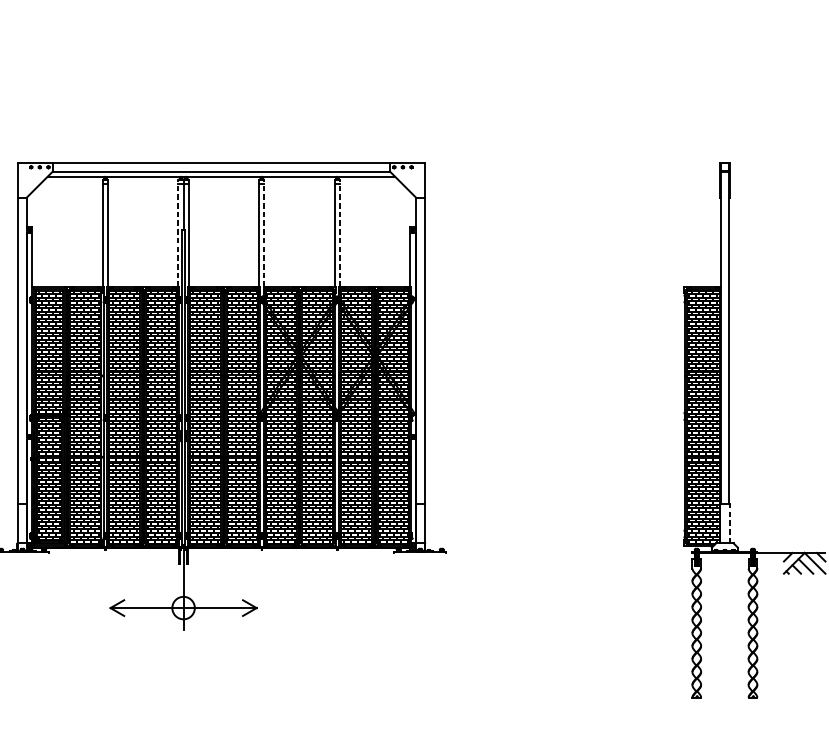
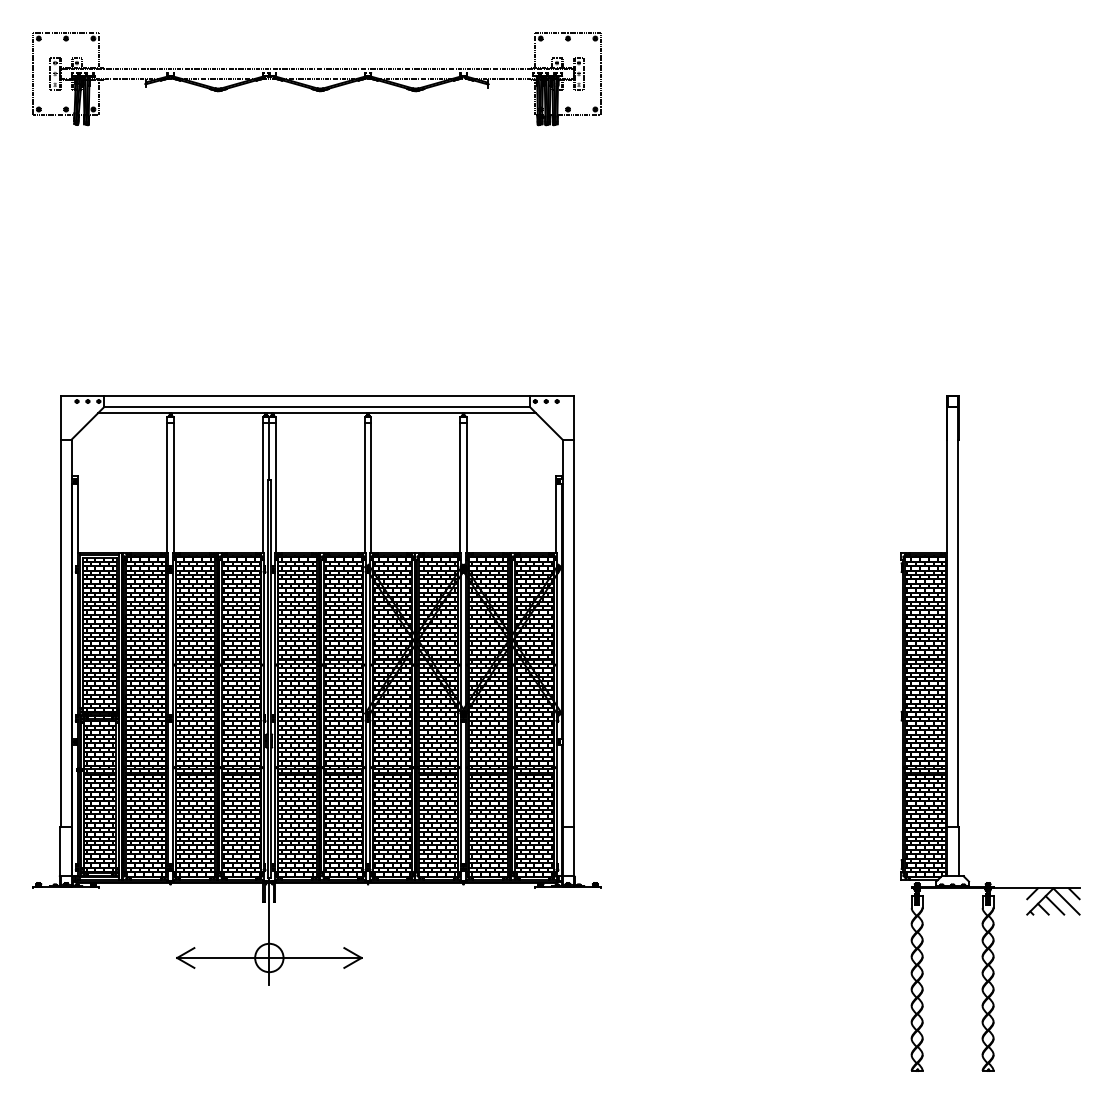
line: (178, 233) -> (262, 485), dashed -> solid
line: (264, 233) -> (371, 485), dashed -> solid
line: (339, 233) -> (466, 485), dashed -> solid
line: (729, 523) -> (958, 851), dashed -> solid

